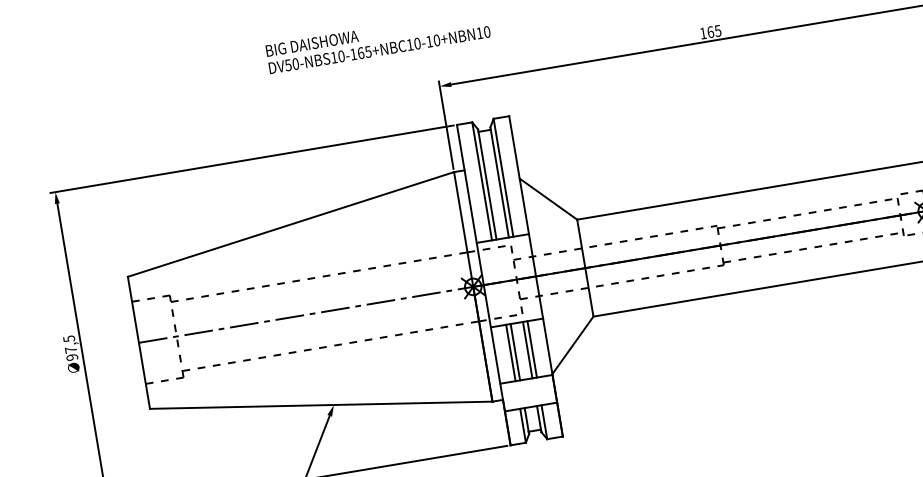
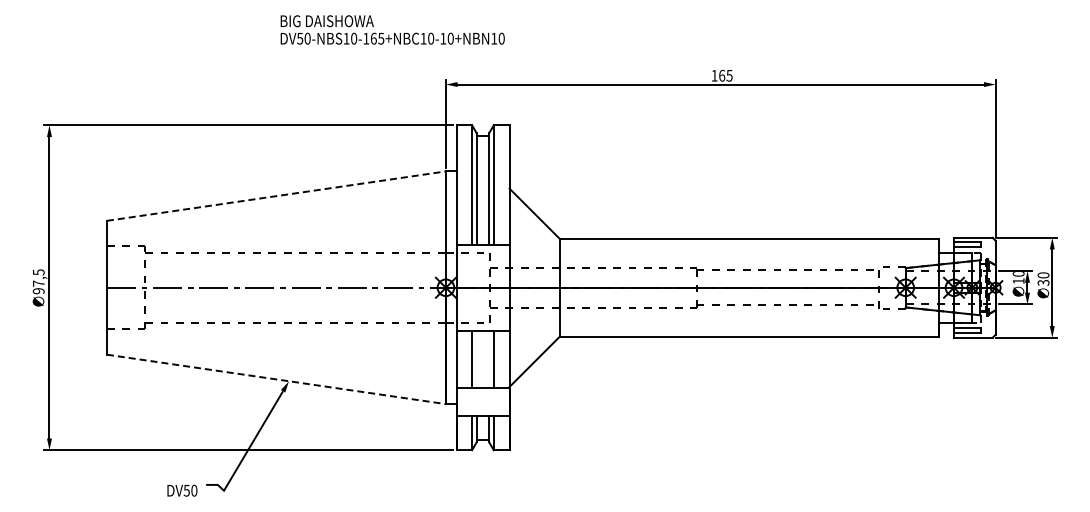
line: (291, 224) -> (276, 196), solid -> dashed
line: (527, 349) -> (489, 358), removed
line: (515, 351) -> (476, 358), removed
line: (321, 405) -> (276, 379), solid -> dashed

